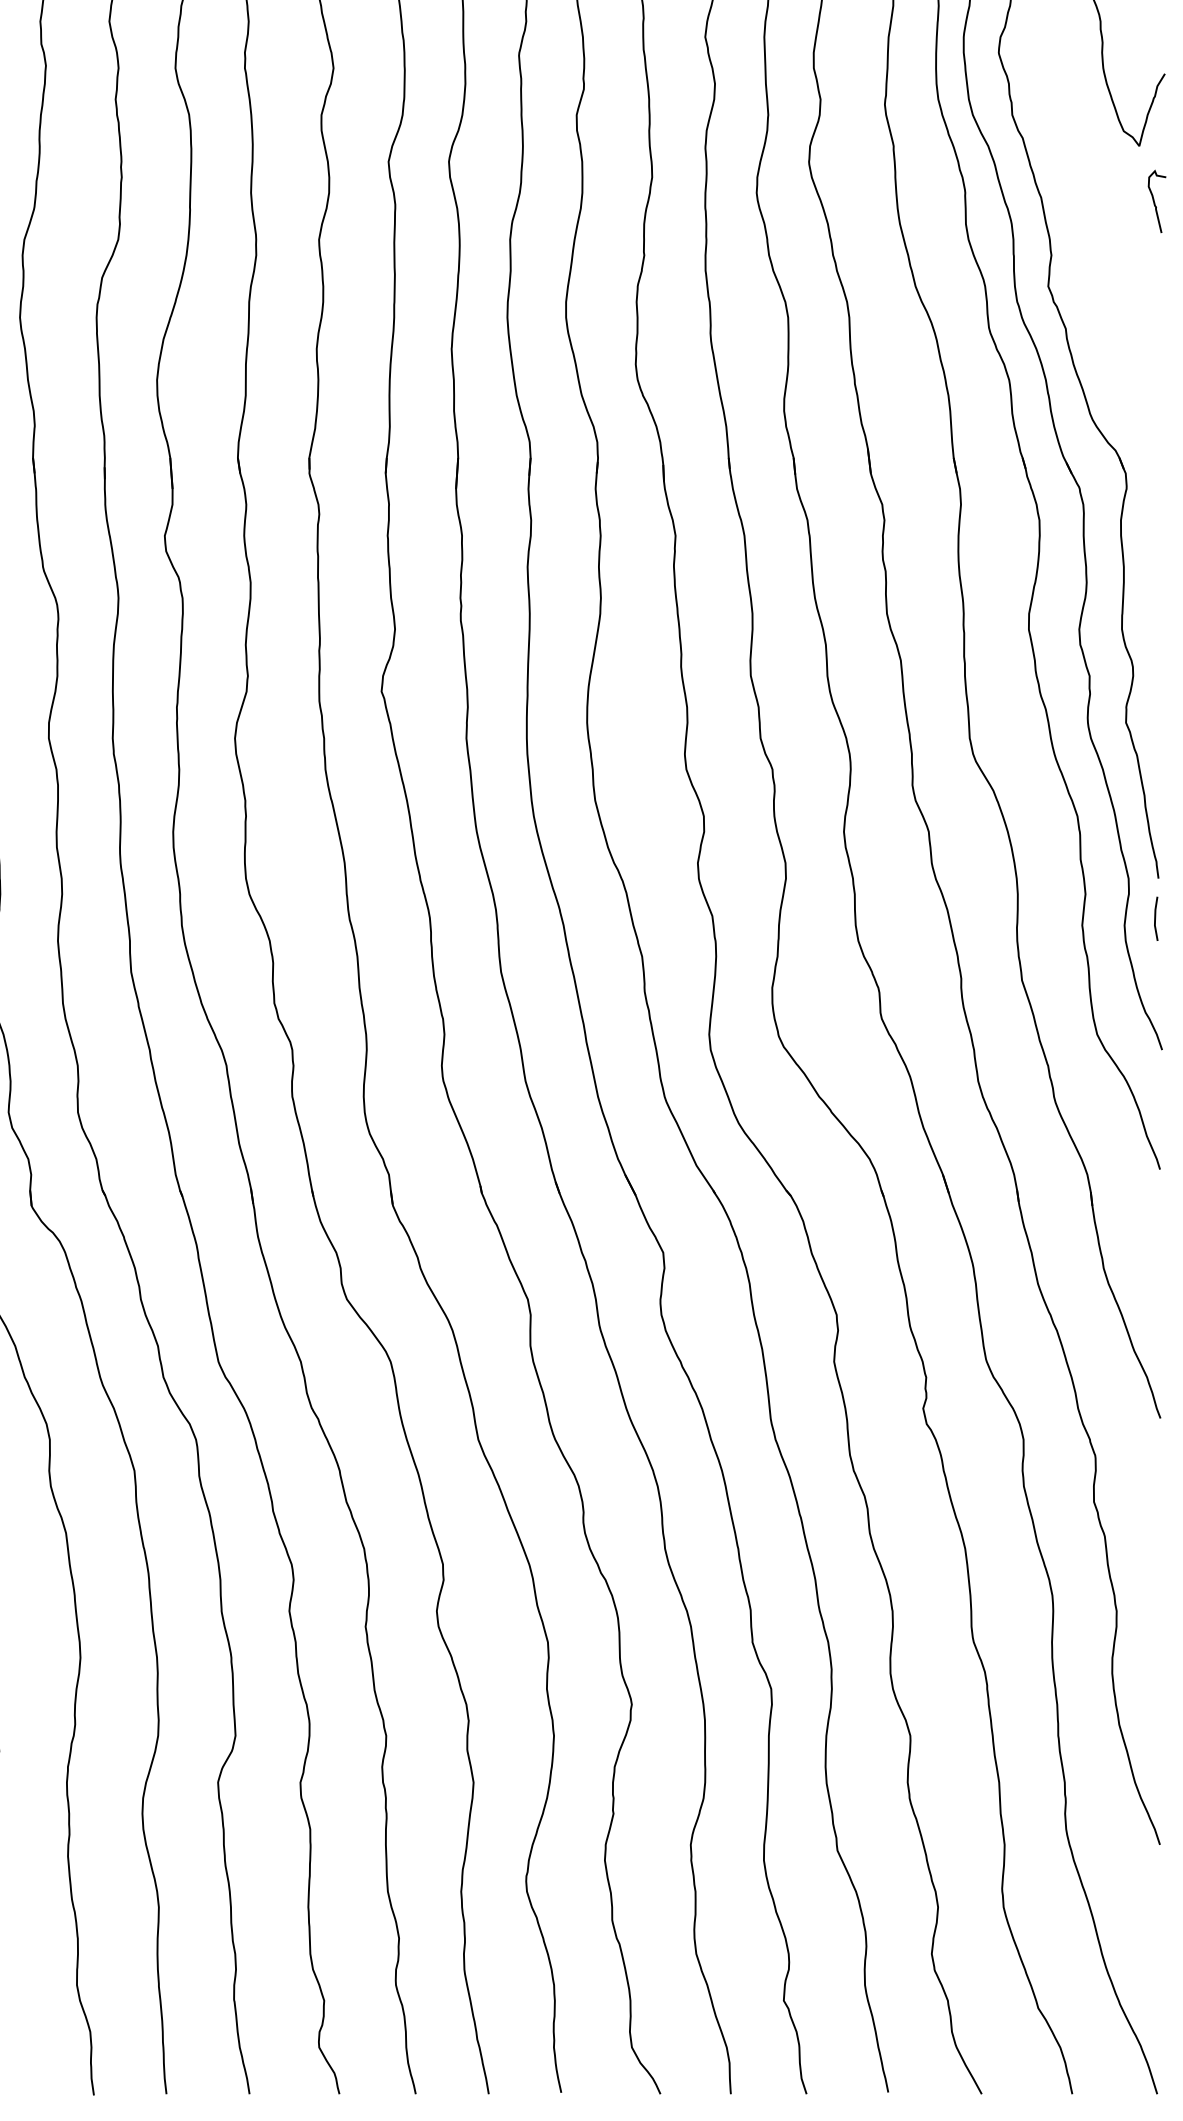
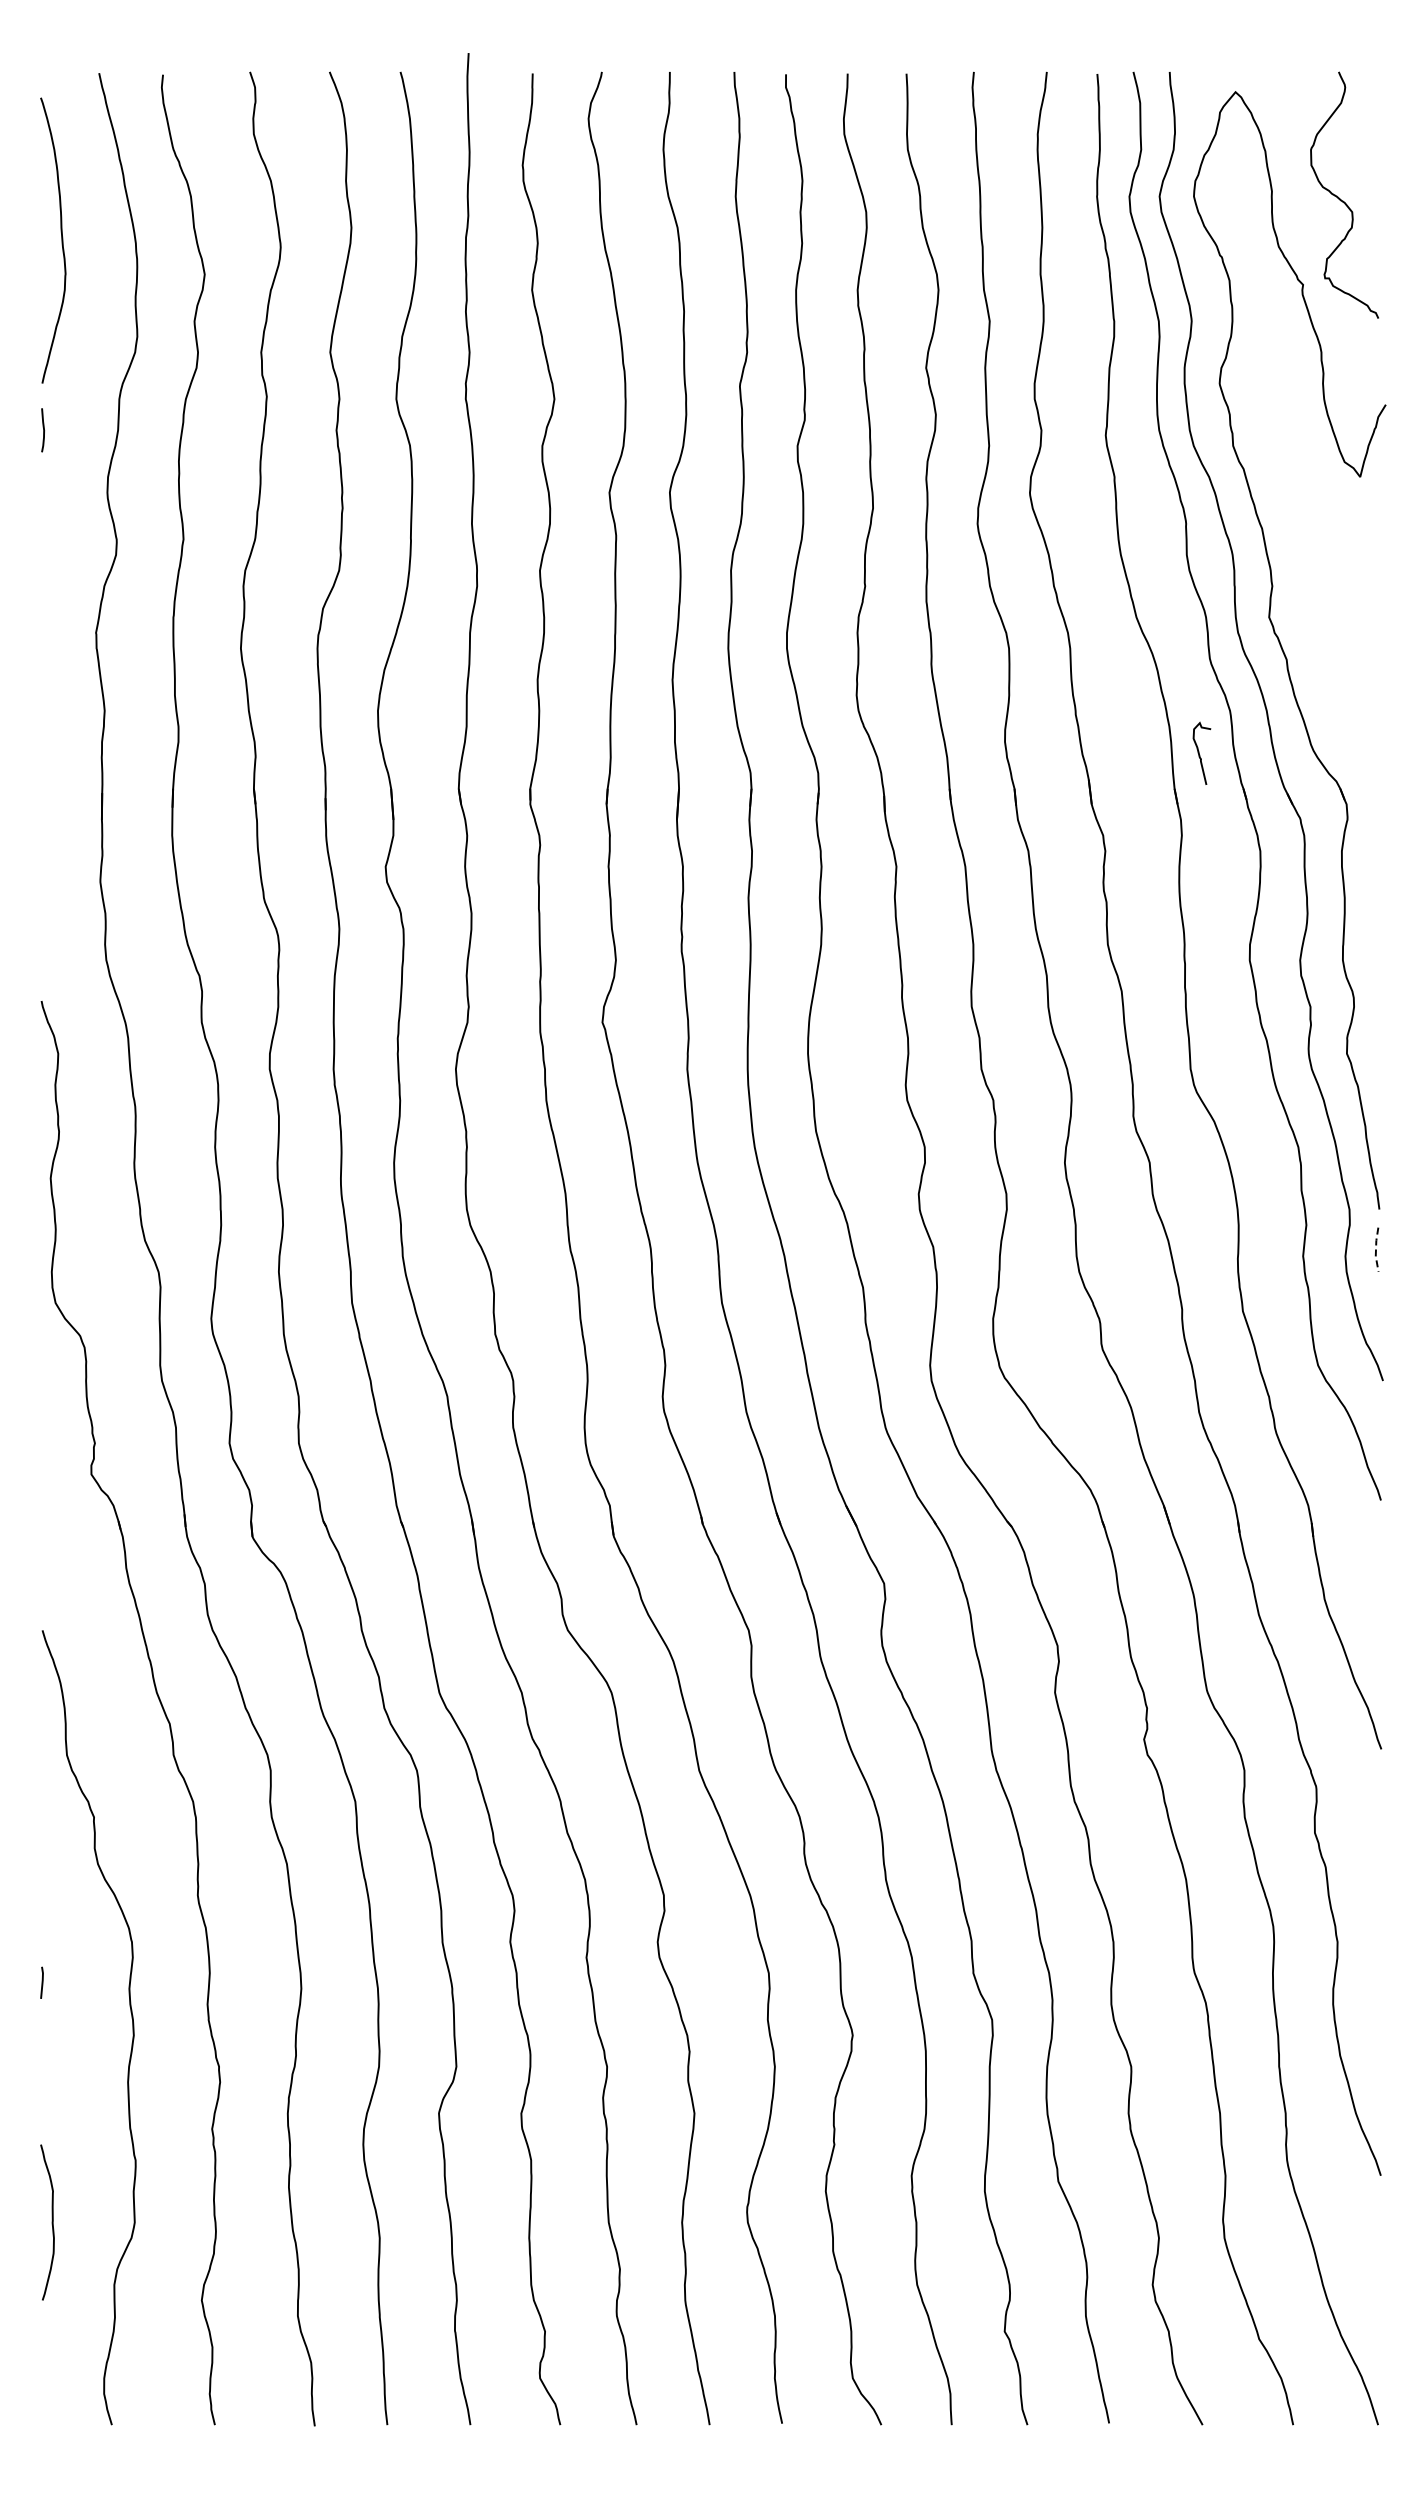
curve: (1154, 200) -> (1199, 752), moved
line: (1155, 918) -> (1376, 1249), solid -> dashed

